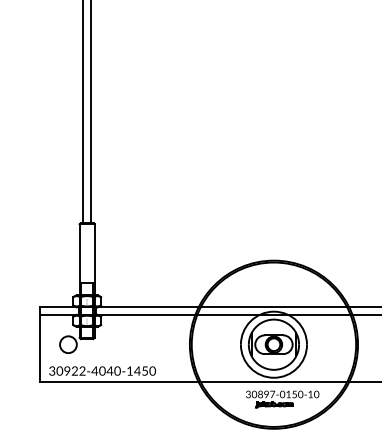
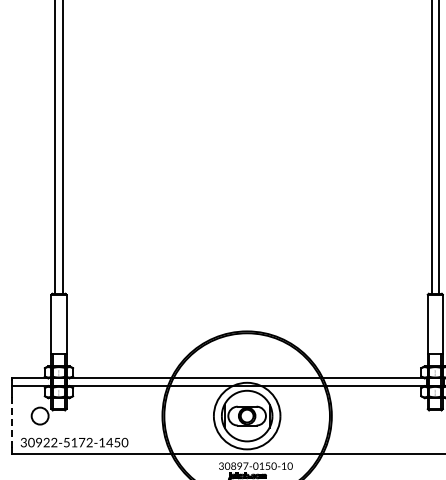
line: (39, 351) -> (11, 422), solid -> dashed
text: (105, 370) -> (77, 442), 30922-4040-1450 -> 30922-5172-1450

